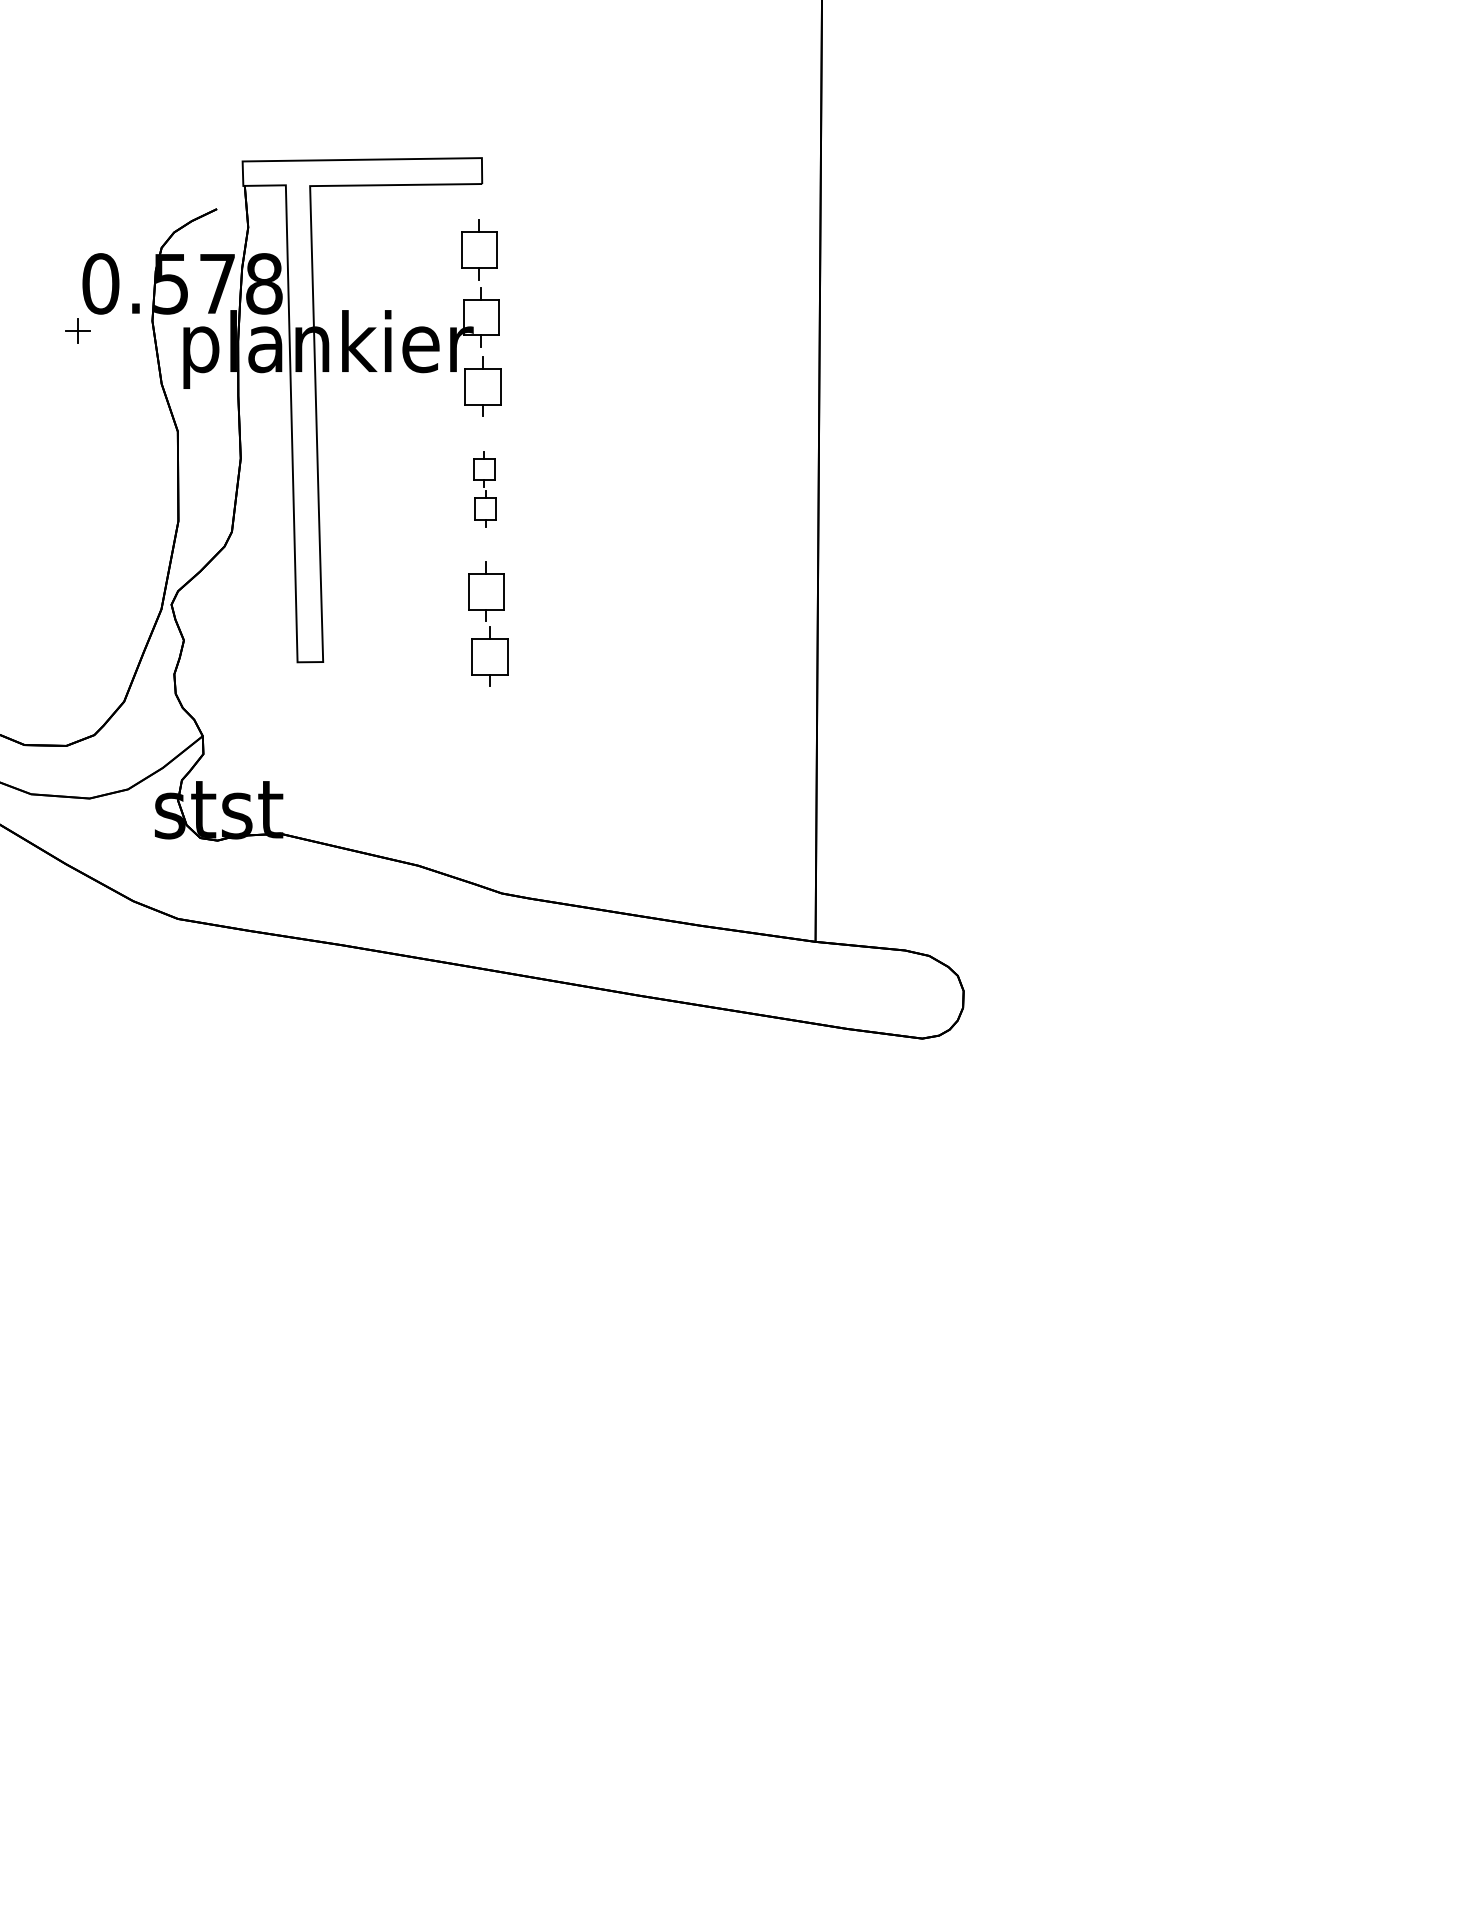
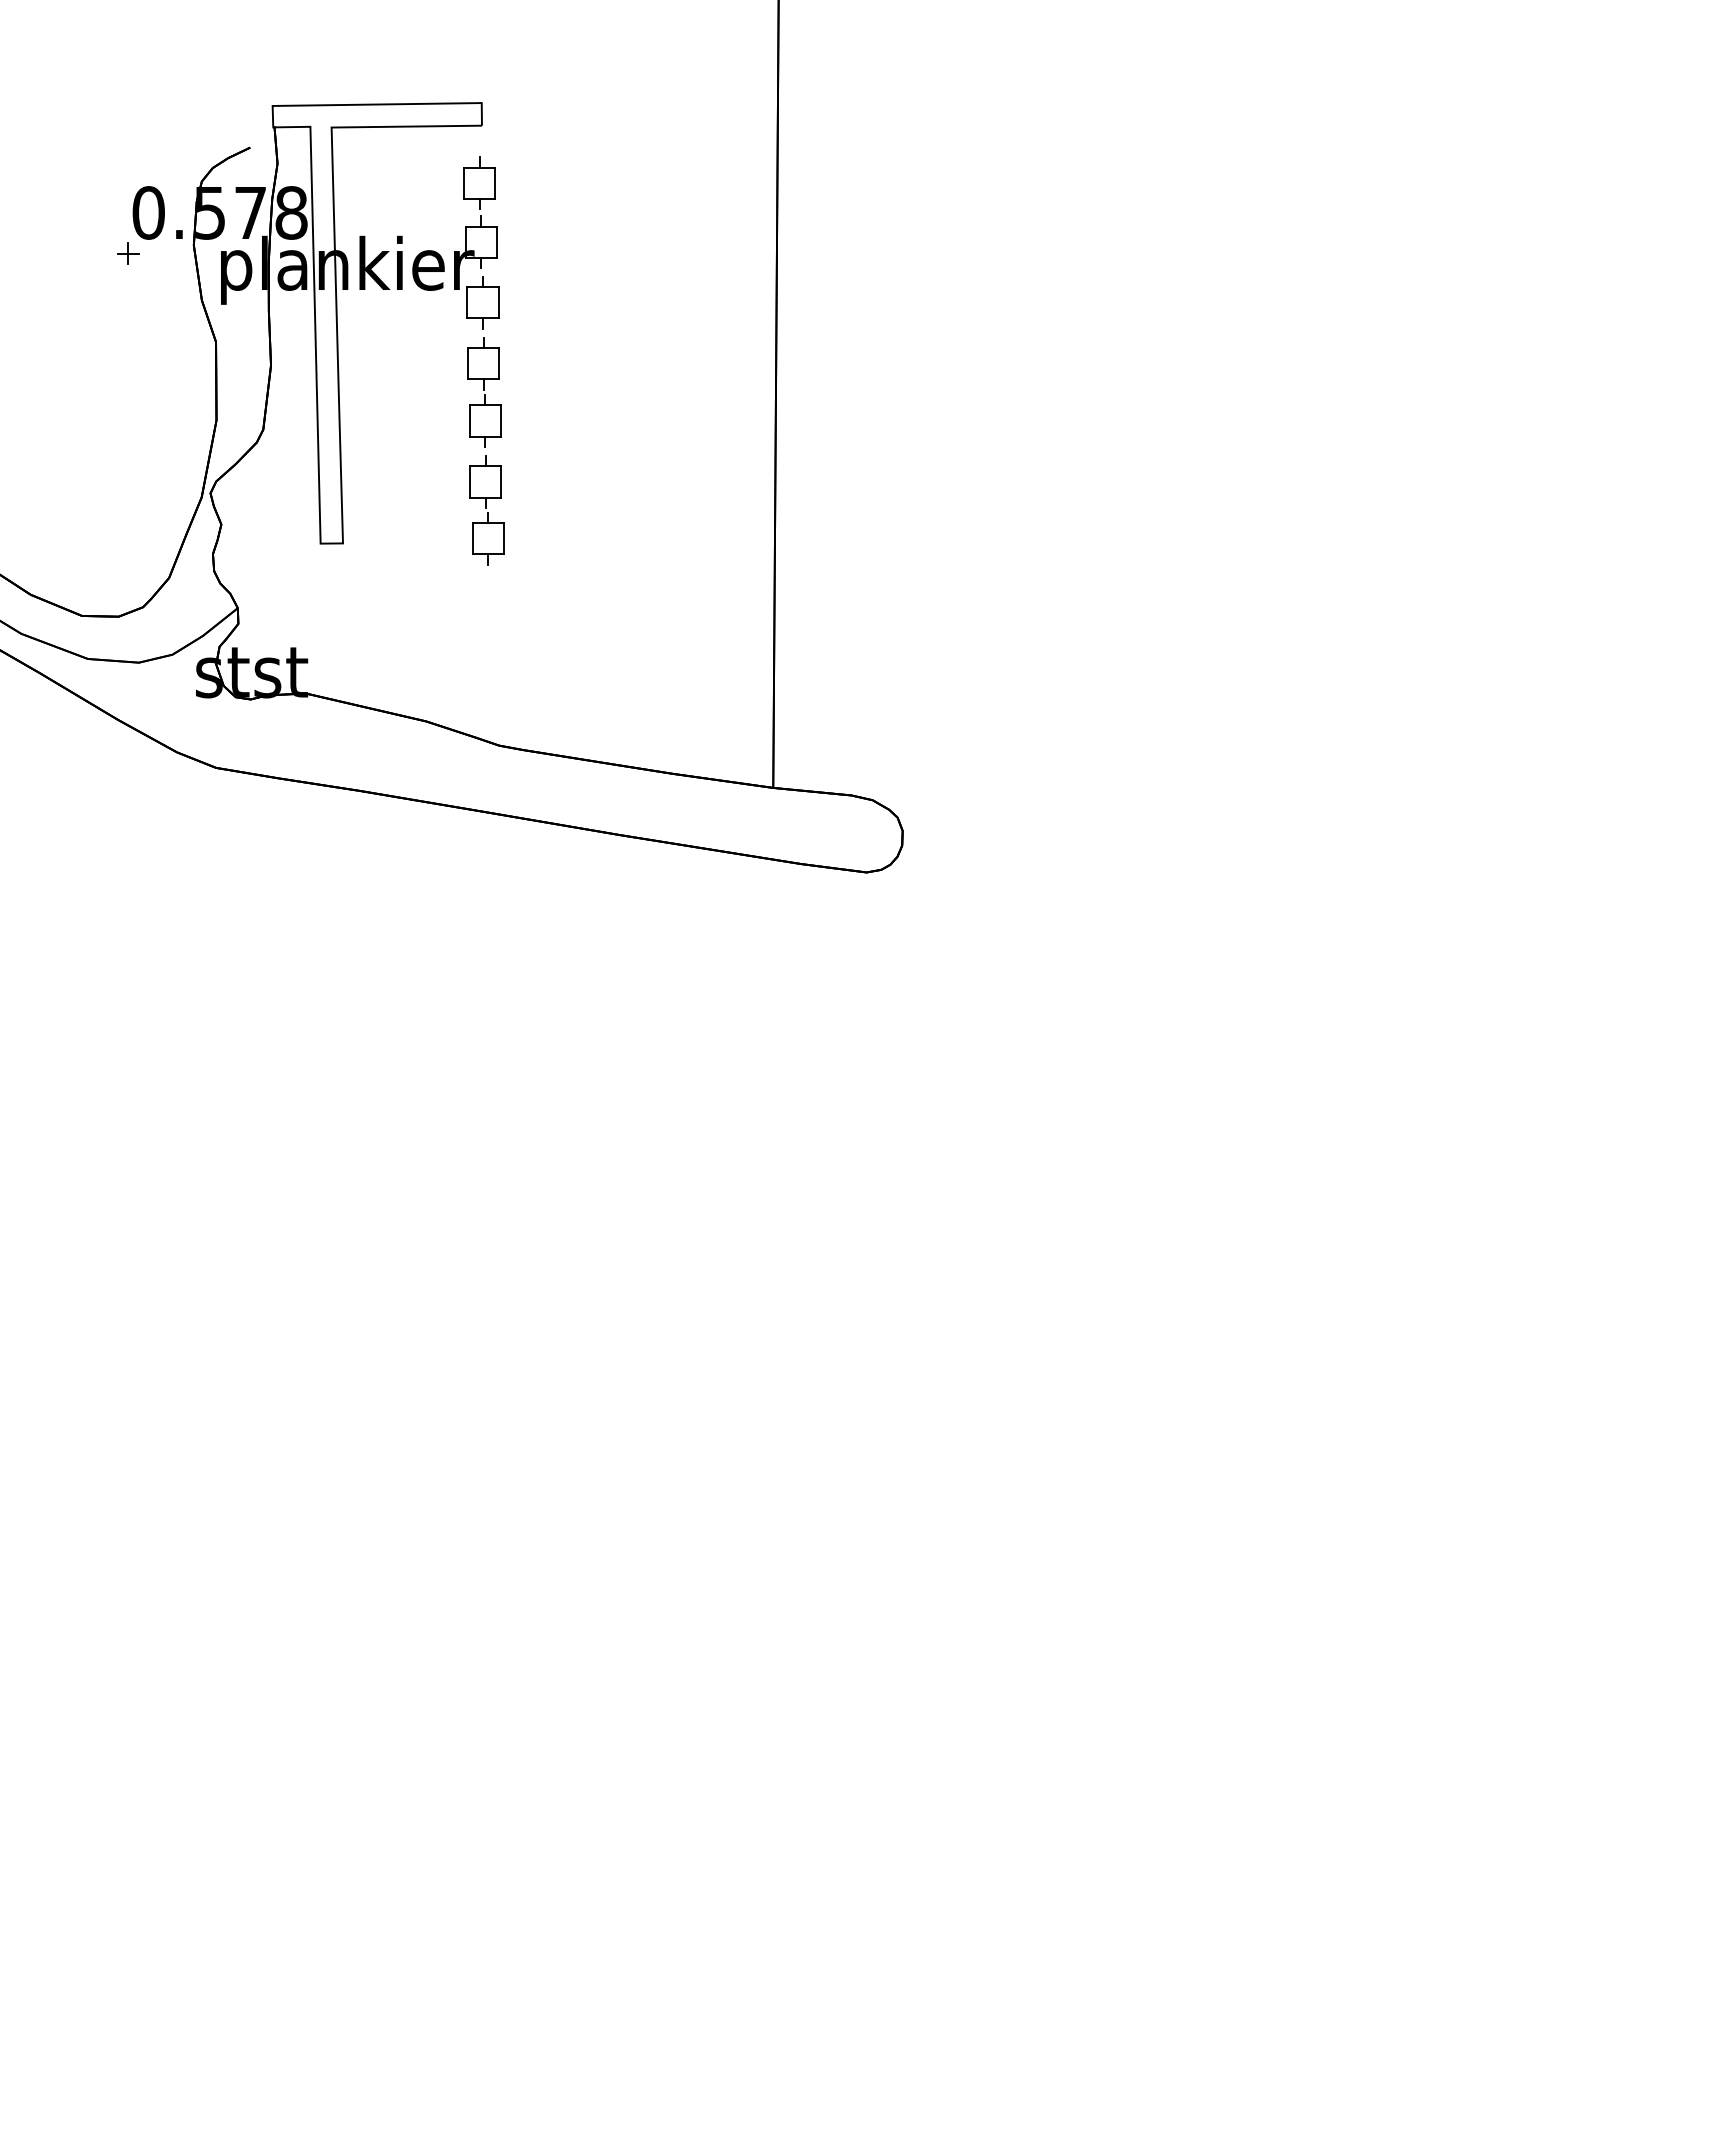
part: (485, 489) -> (484, 392), size x1.67

